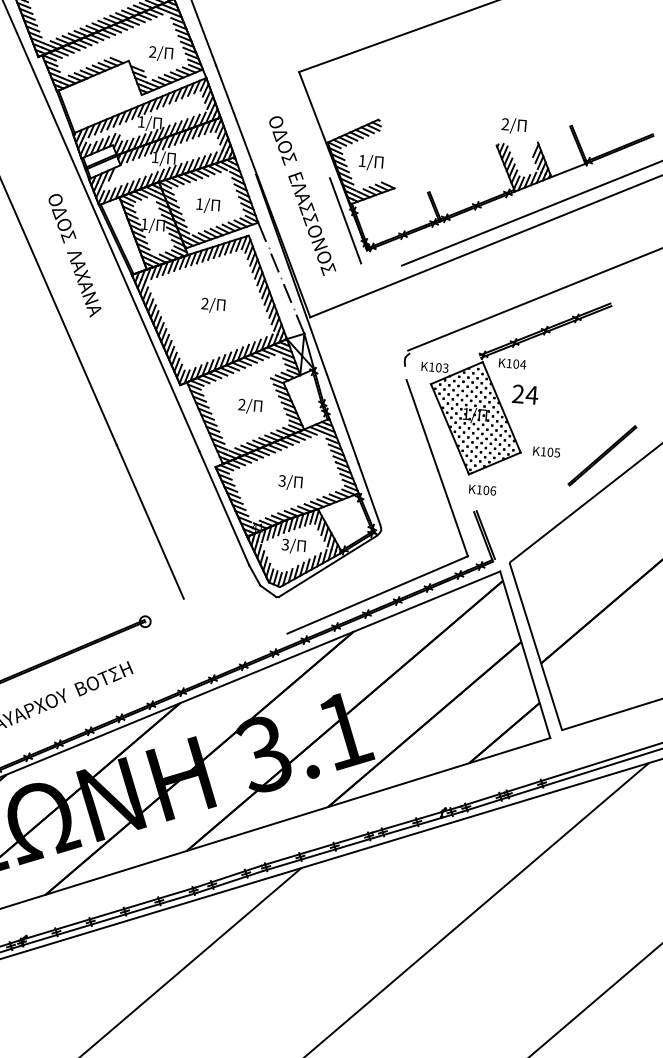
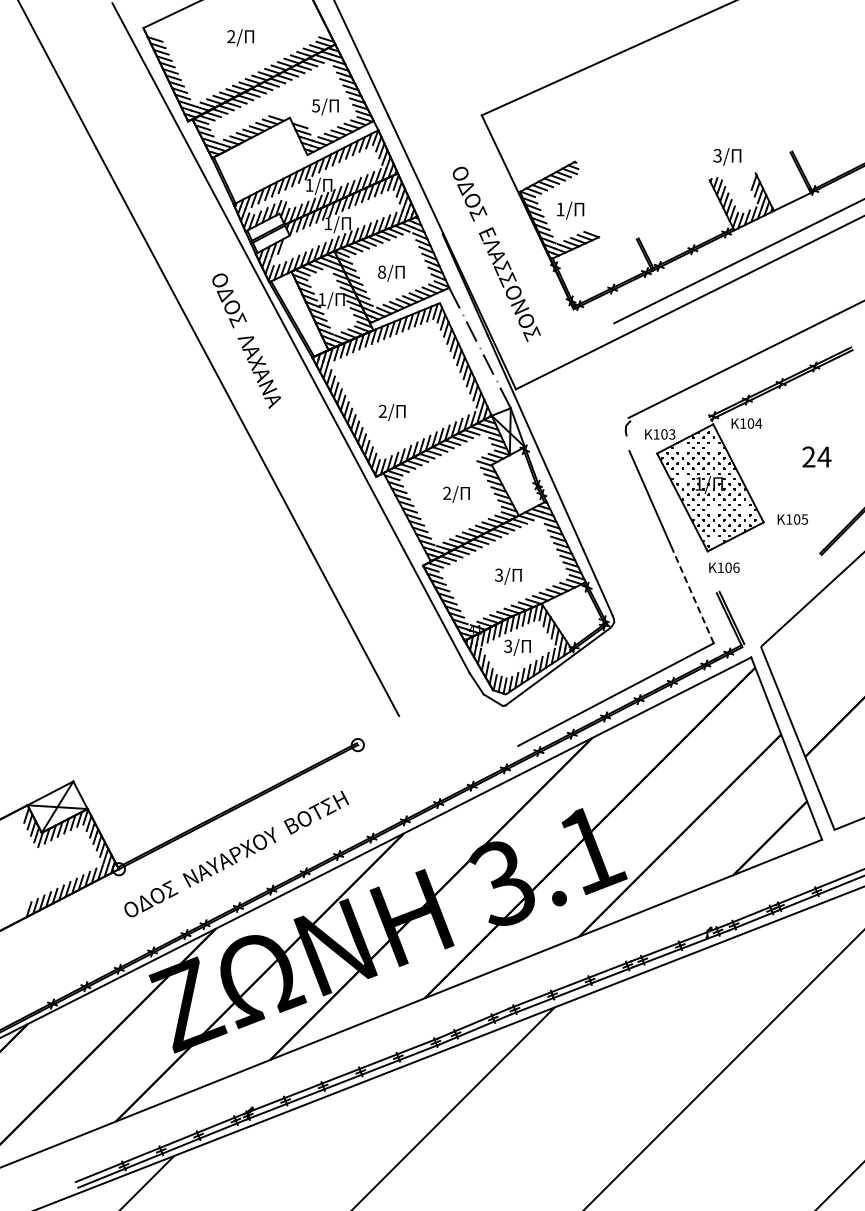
text: (153, 51) -> (316, 105), 2/ -> 5/
text: (505, 124) -> (717, 155), 2/ -> 3/
text: (199, 203) -> (381, 271), 1/ -> 8/
line: (345, 220) -> (546, 277), removed
text: (212, 305) -> (391, 412), moved
text: (525, 394) -> (816, 456), moved
line: (453, 513) -> (693, 596), solid -> dashed

